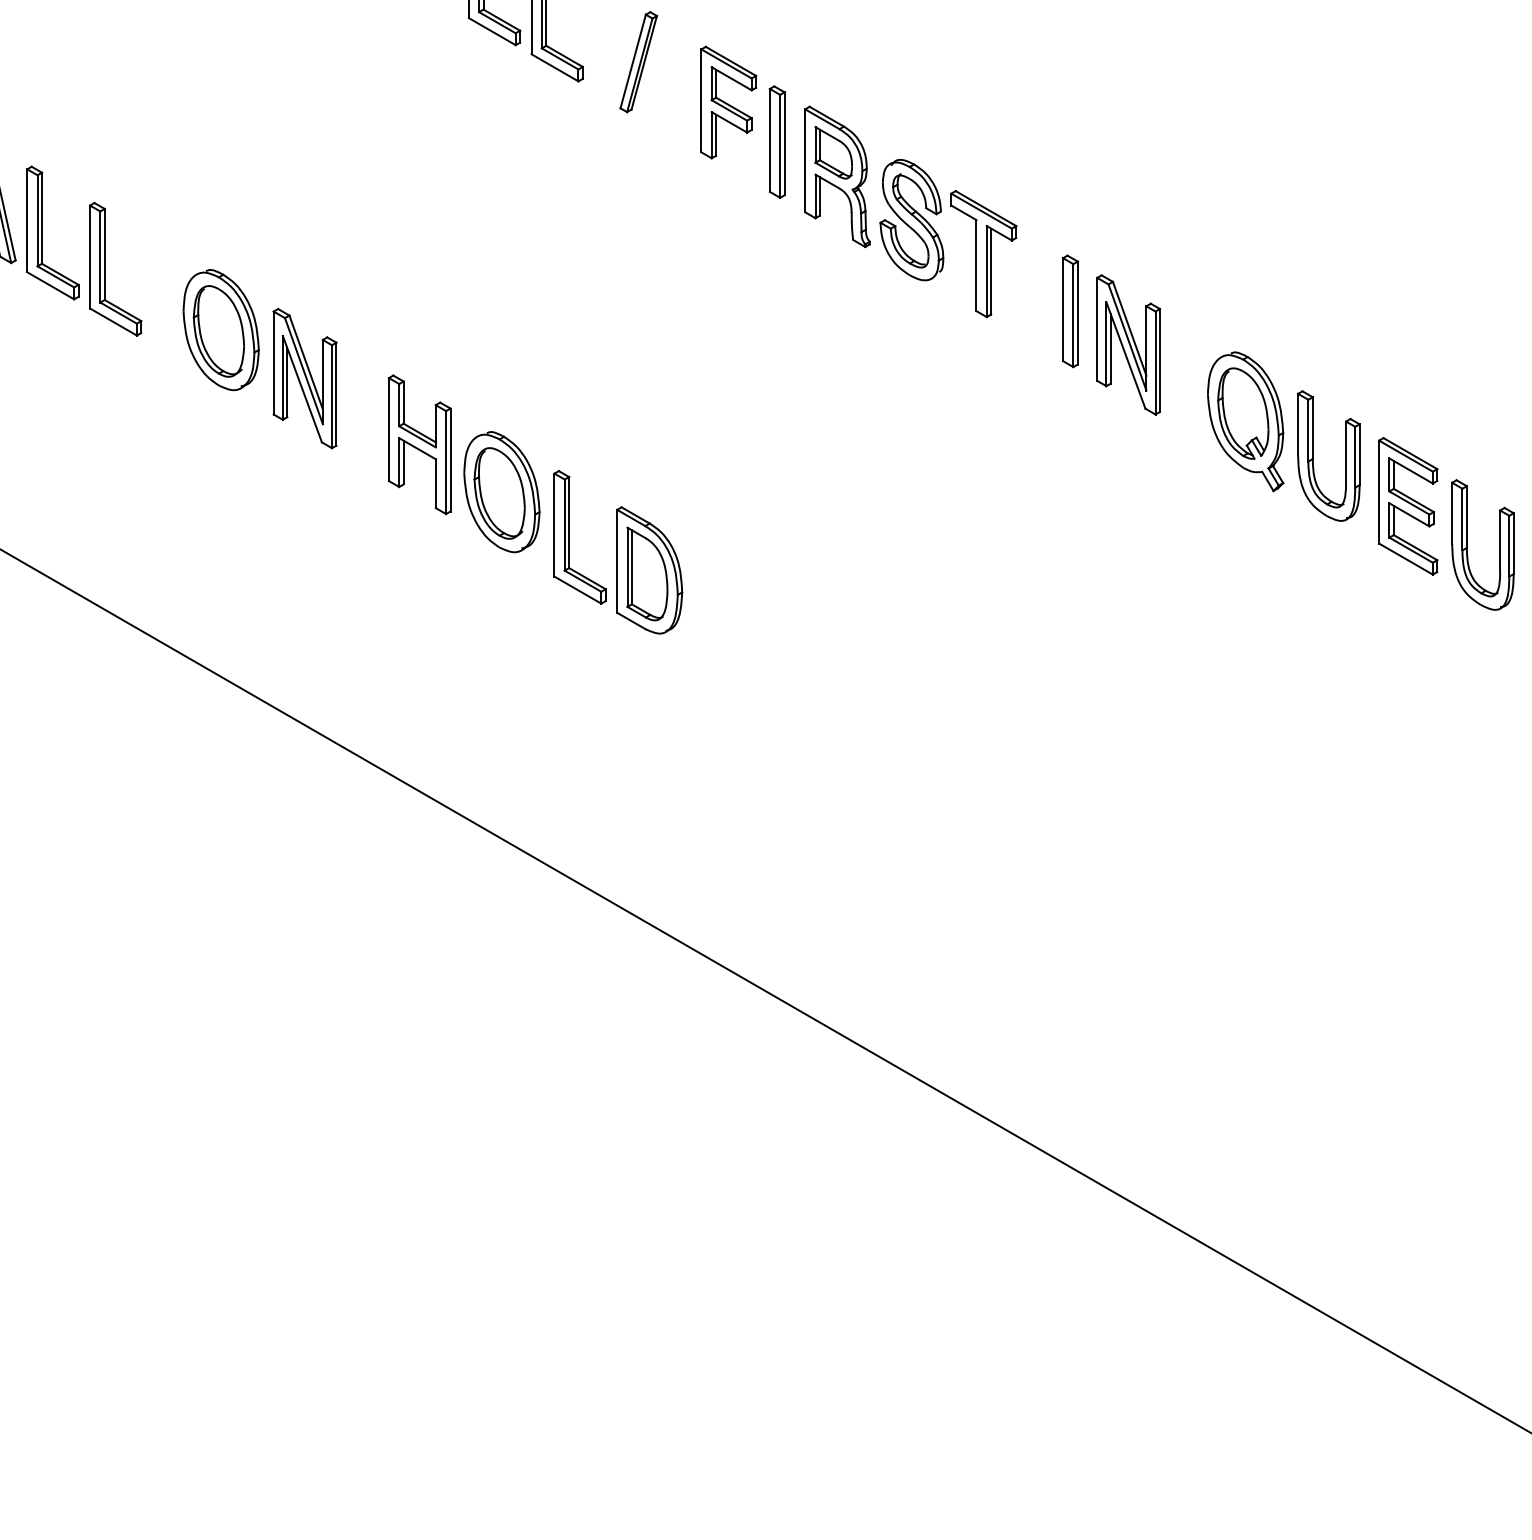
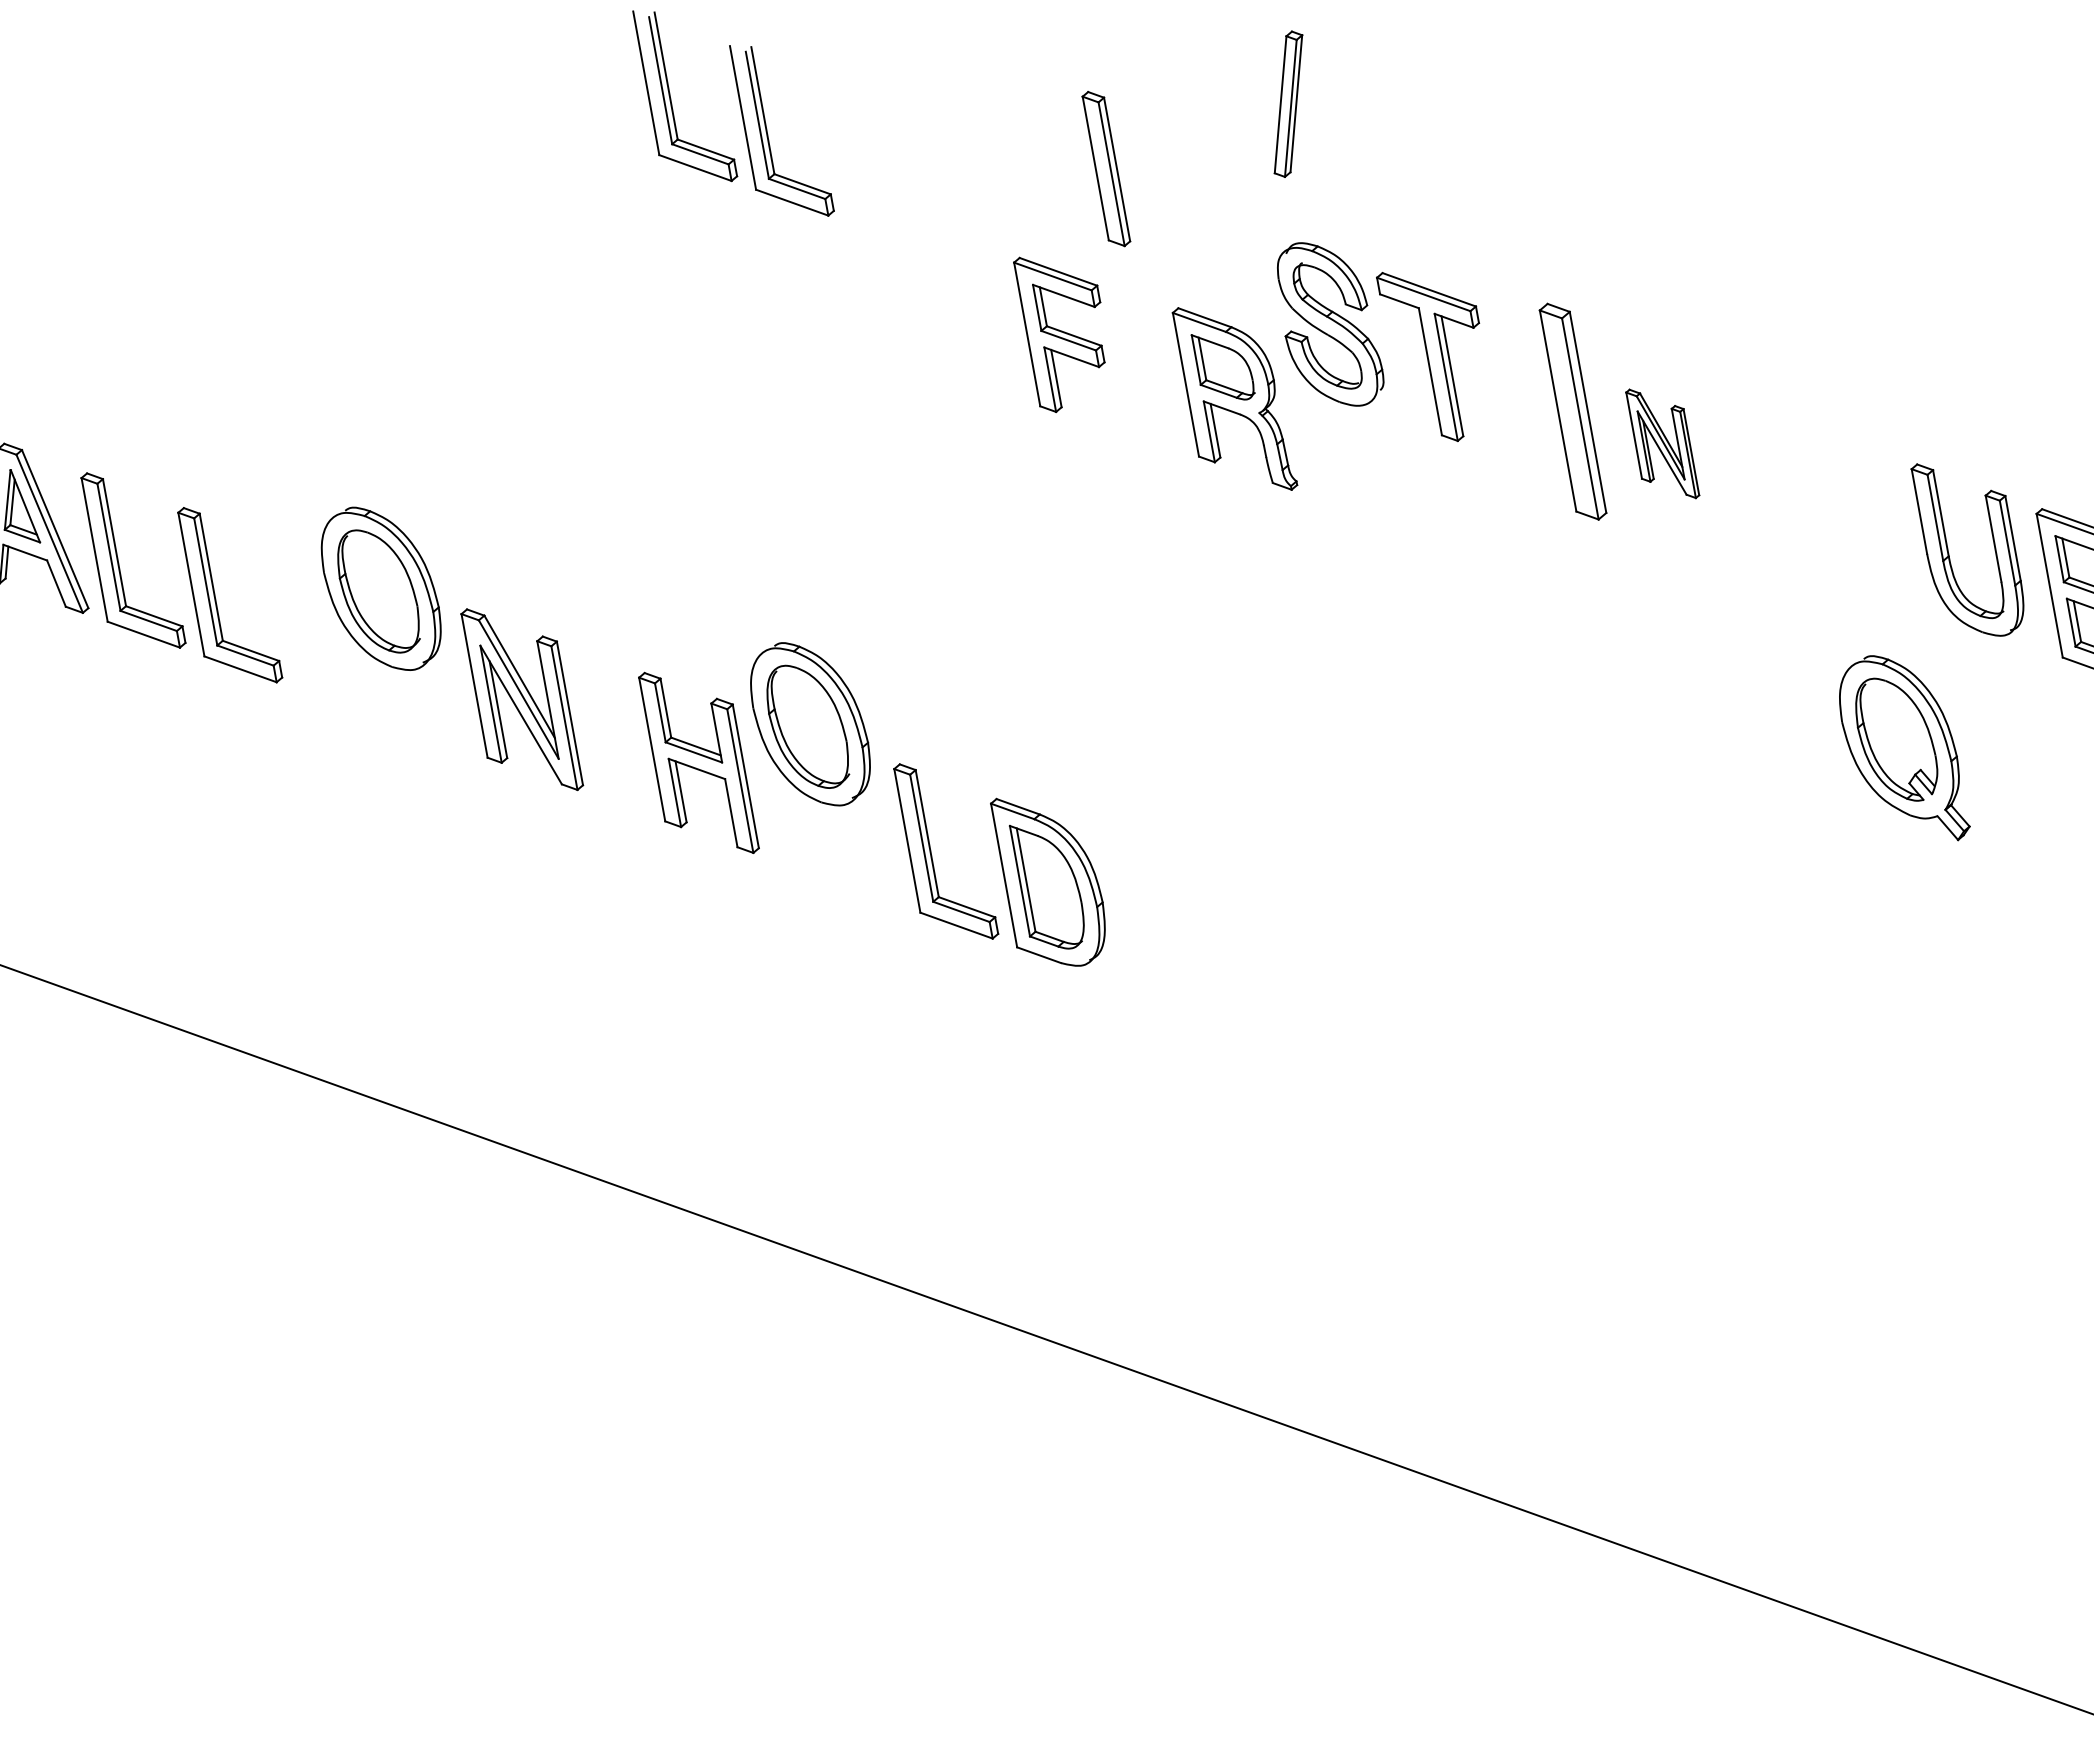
part: (638, 62) -> (1288, 104), moved
part: (728, 102) -> (1065, 329), moved
part: (776, 141) -> (1105, 168), moved
part: (837, 176) -> (1234, 398), moved
part: (1070, 311) -> (1573, 411), size x1.4
part: (220, 330) -> (380, 589), moved
part: (1128, 344) -> (1662, 443), size x0.6
part: (1245, 421) -> (1901, 750), moved
part: (501, 492) -> (809, 725), moved

